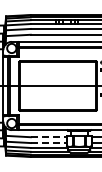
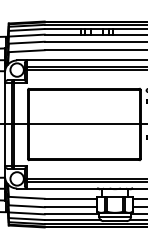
line: (49, 137) -> (71, 199), dashed -> solid
line: (49, 143) -> (71, 207), dashed -> solid

